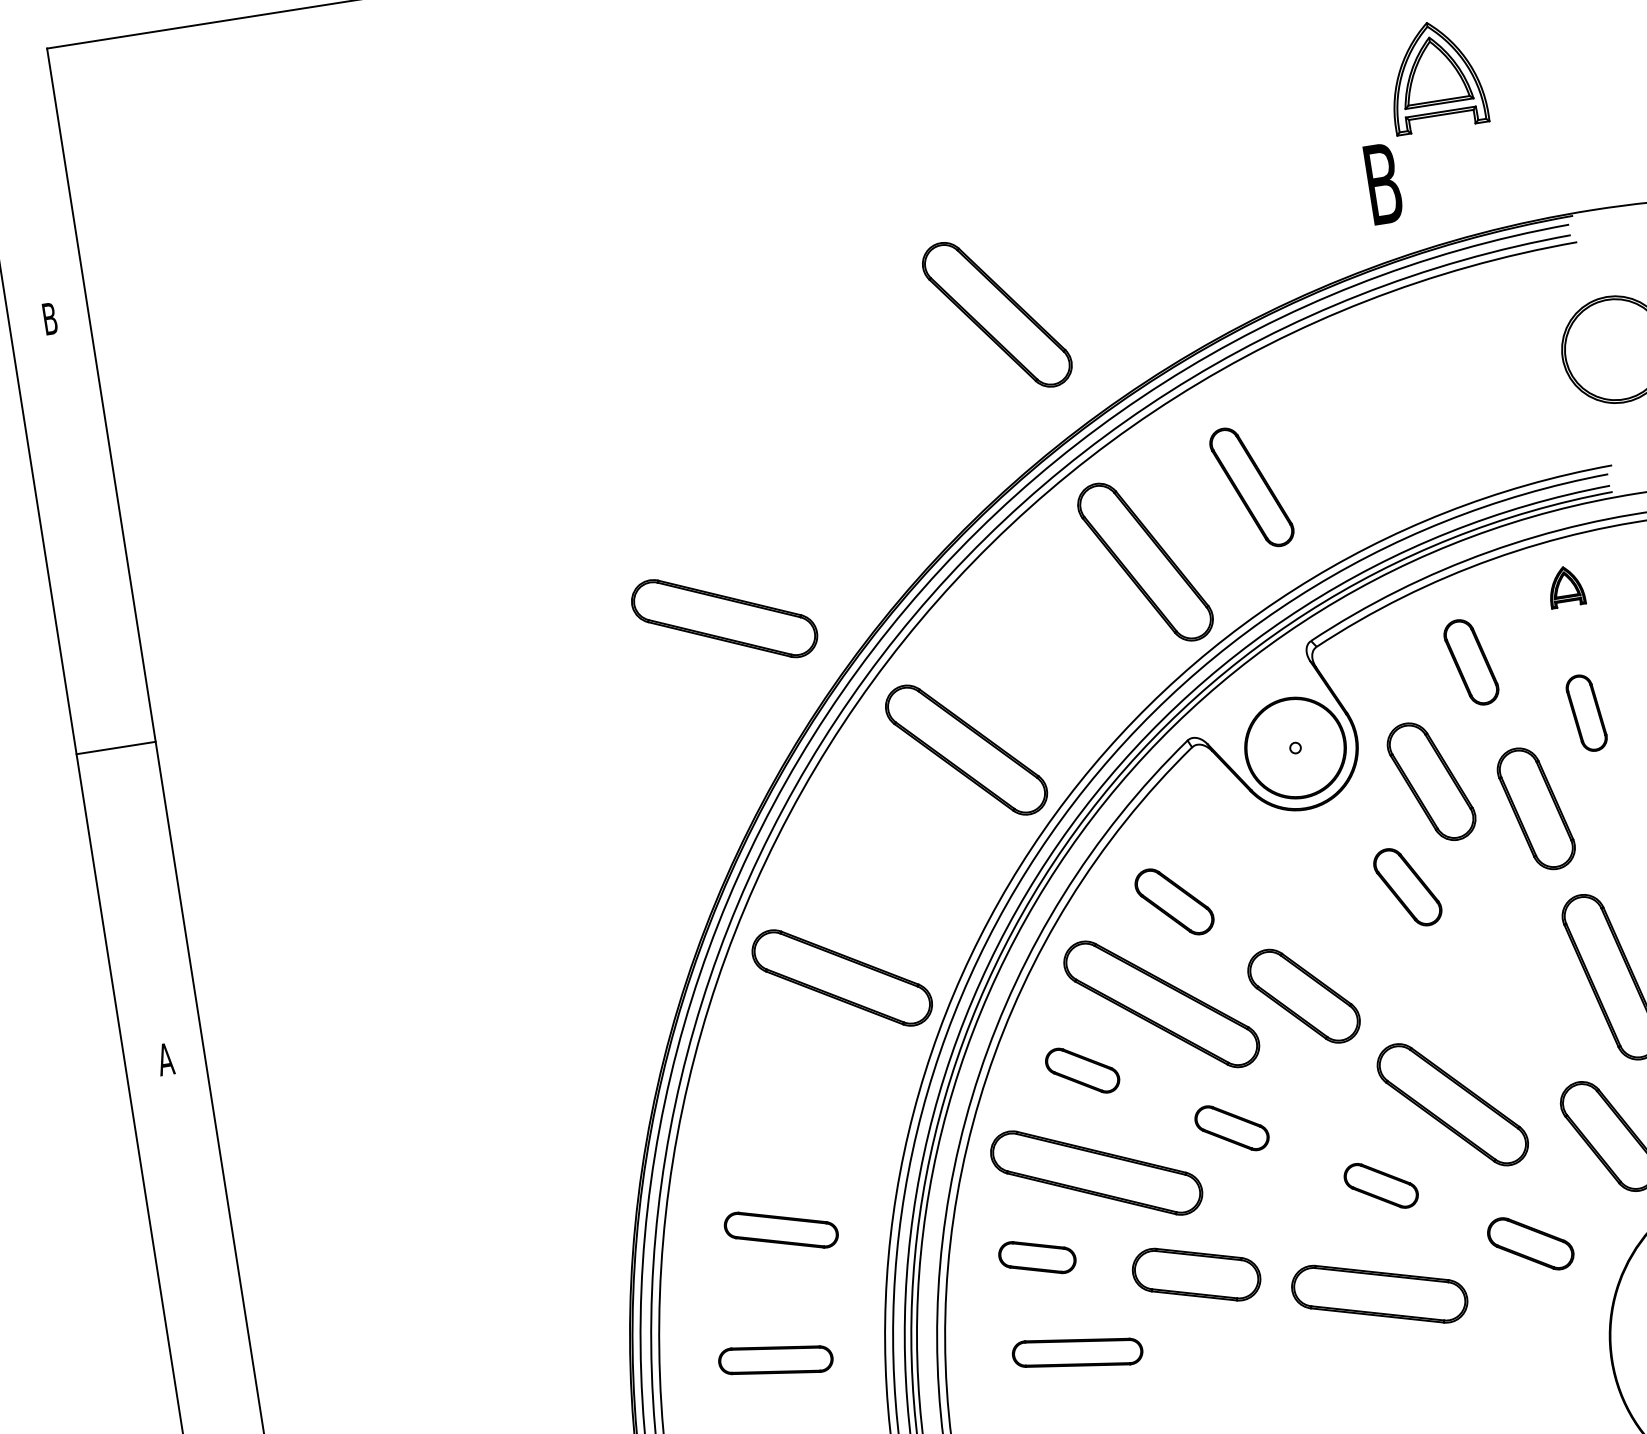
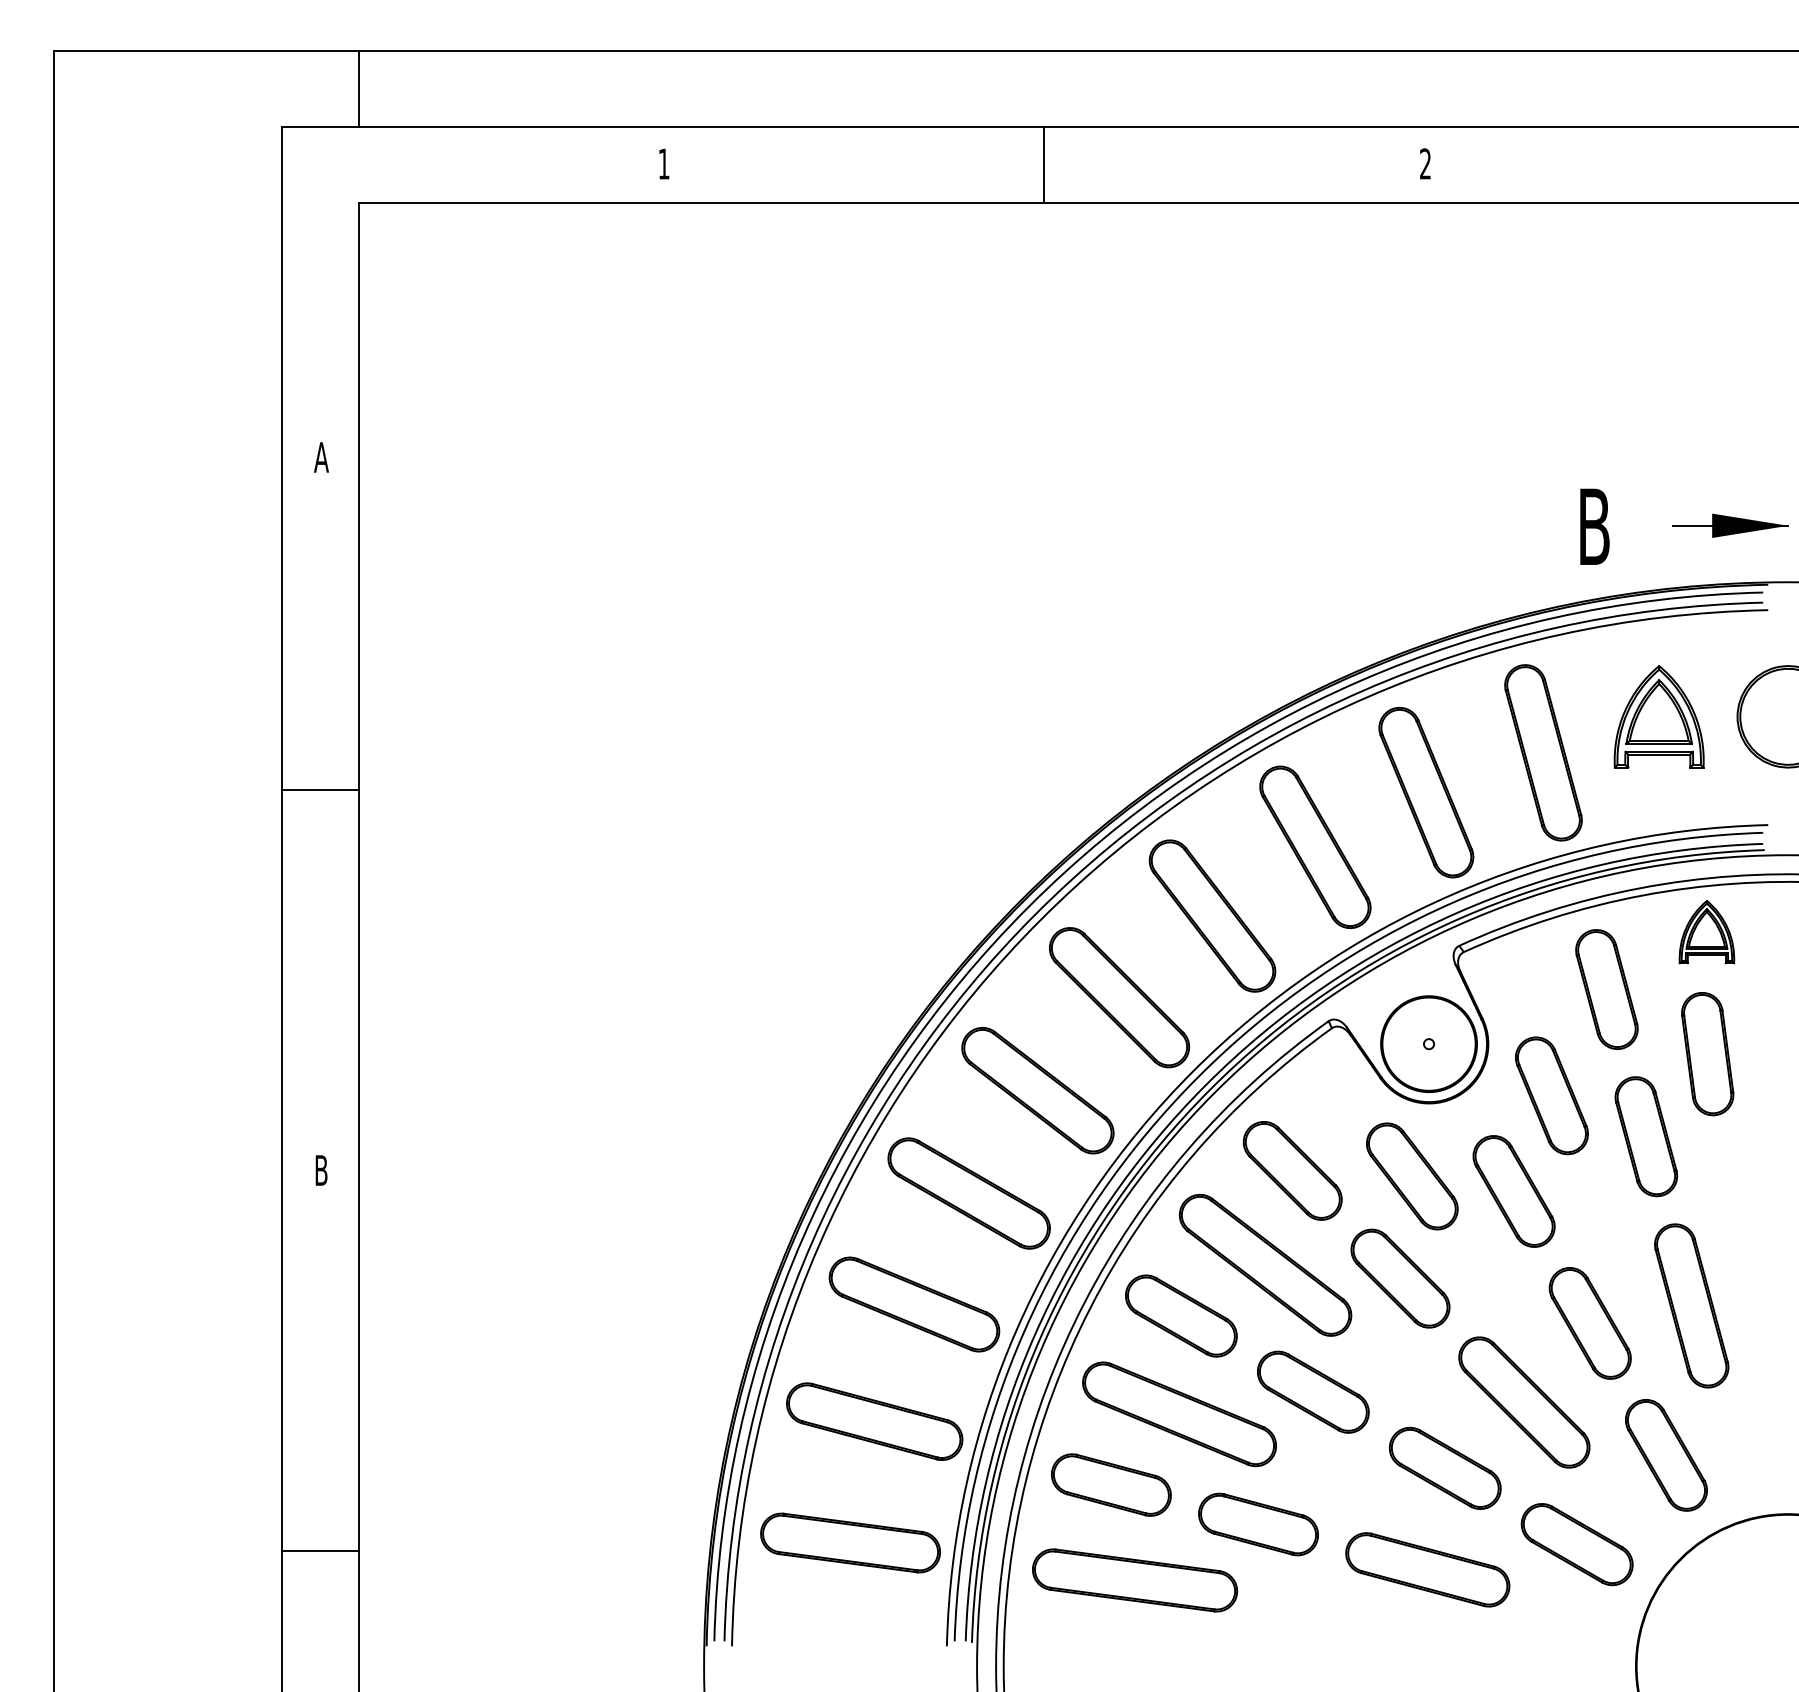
part: (1434, 75) -> (1658, 716), moved
part: (1524, 160) -> (1730, 525), added
part: (997, 314) -> (1212, 915), moved
text: (49, 318) -> (321, 457), B -> A
part: (1367, 426) -> (1543, 752), added
part: (1251, 487) -> (1426, 792), size x1.43
part: (1565, 586) -> (1706, 932), size x1.67
part: (724, 618) -> (914, 1304), moved
part: (1470, 662) -> (1606, 989), size x1.43
part: (1586, 713) -> (1707, 1054), size x1.67
line: (116, 748) -> (320, 789), moved
part: (896, 859) -> (1037, 1090), added
part: (1407, 887) -> (1513, 1191), size x1.43
part: (1299, 888) -> (1412, 1176), added
part: (1174, 901) -> (1292, 1170), size x1.43
part: (1507, 1012) -> (1589, 1323), added
text: (164, 1059) -> (320, 1170), A -> B
part: (1082, 1070) -> (1181, 1315), size x1.67
part: (1232, 1127) -> (1313, 1391), size x1.67
part: (1380, 1185) -> (1444, 1467), size x1.67
part: (781, 1230) -> (874, 1421), size x1.67
part: (1530, 1243) -> (1576, 1544), size x1.43
part: (1037, 1257) -> (1111, 1484), size x1.67
part: (1077, 1352) -> (1135, 1580), size x1.67
part: (775, 1359) -> (850, 1542), size x1.67

